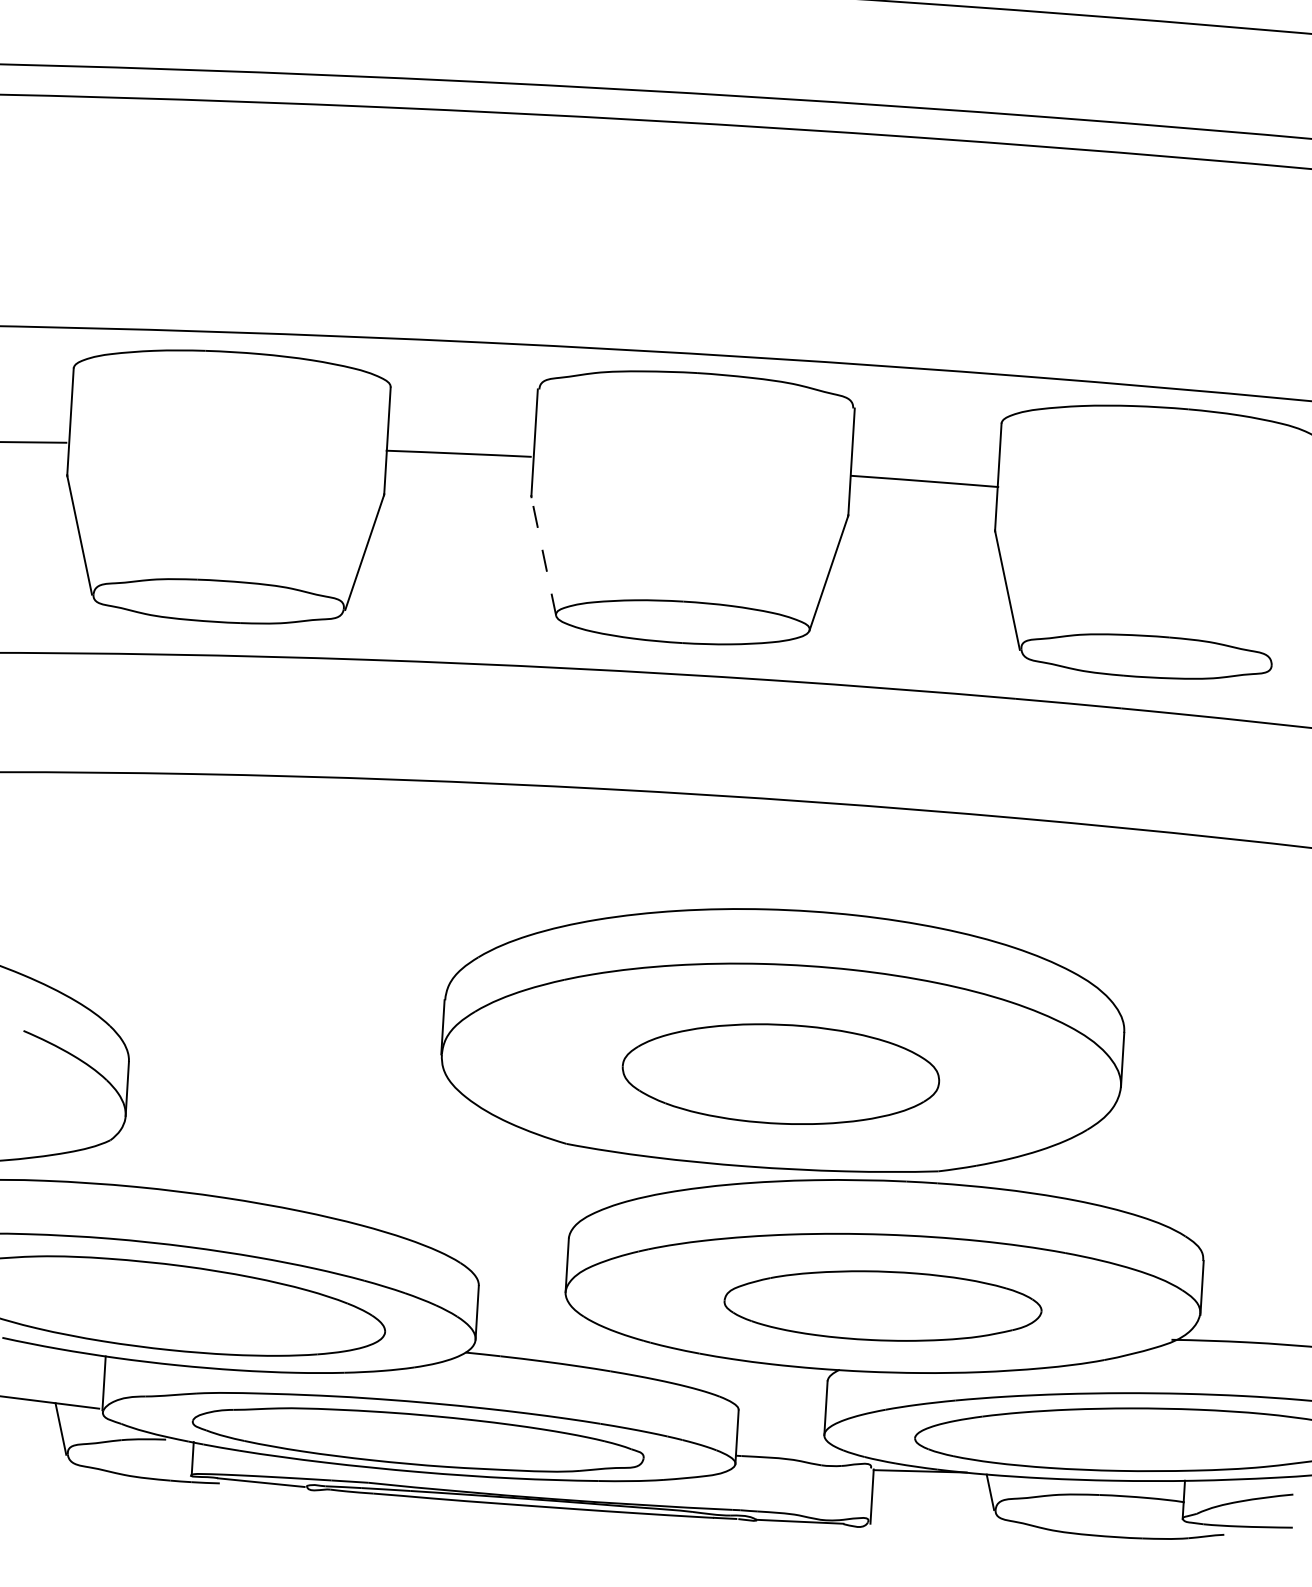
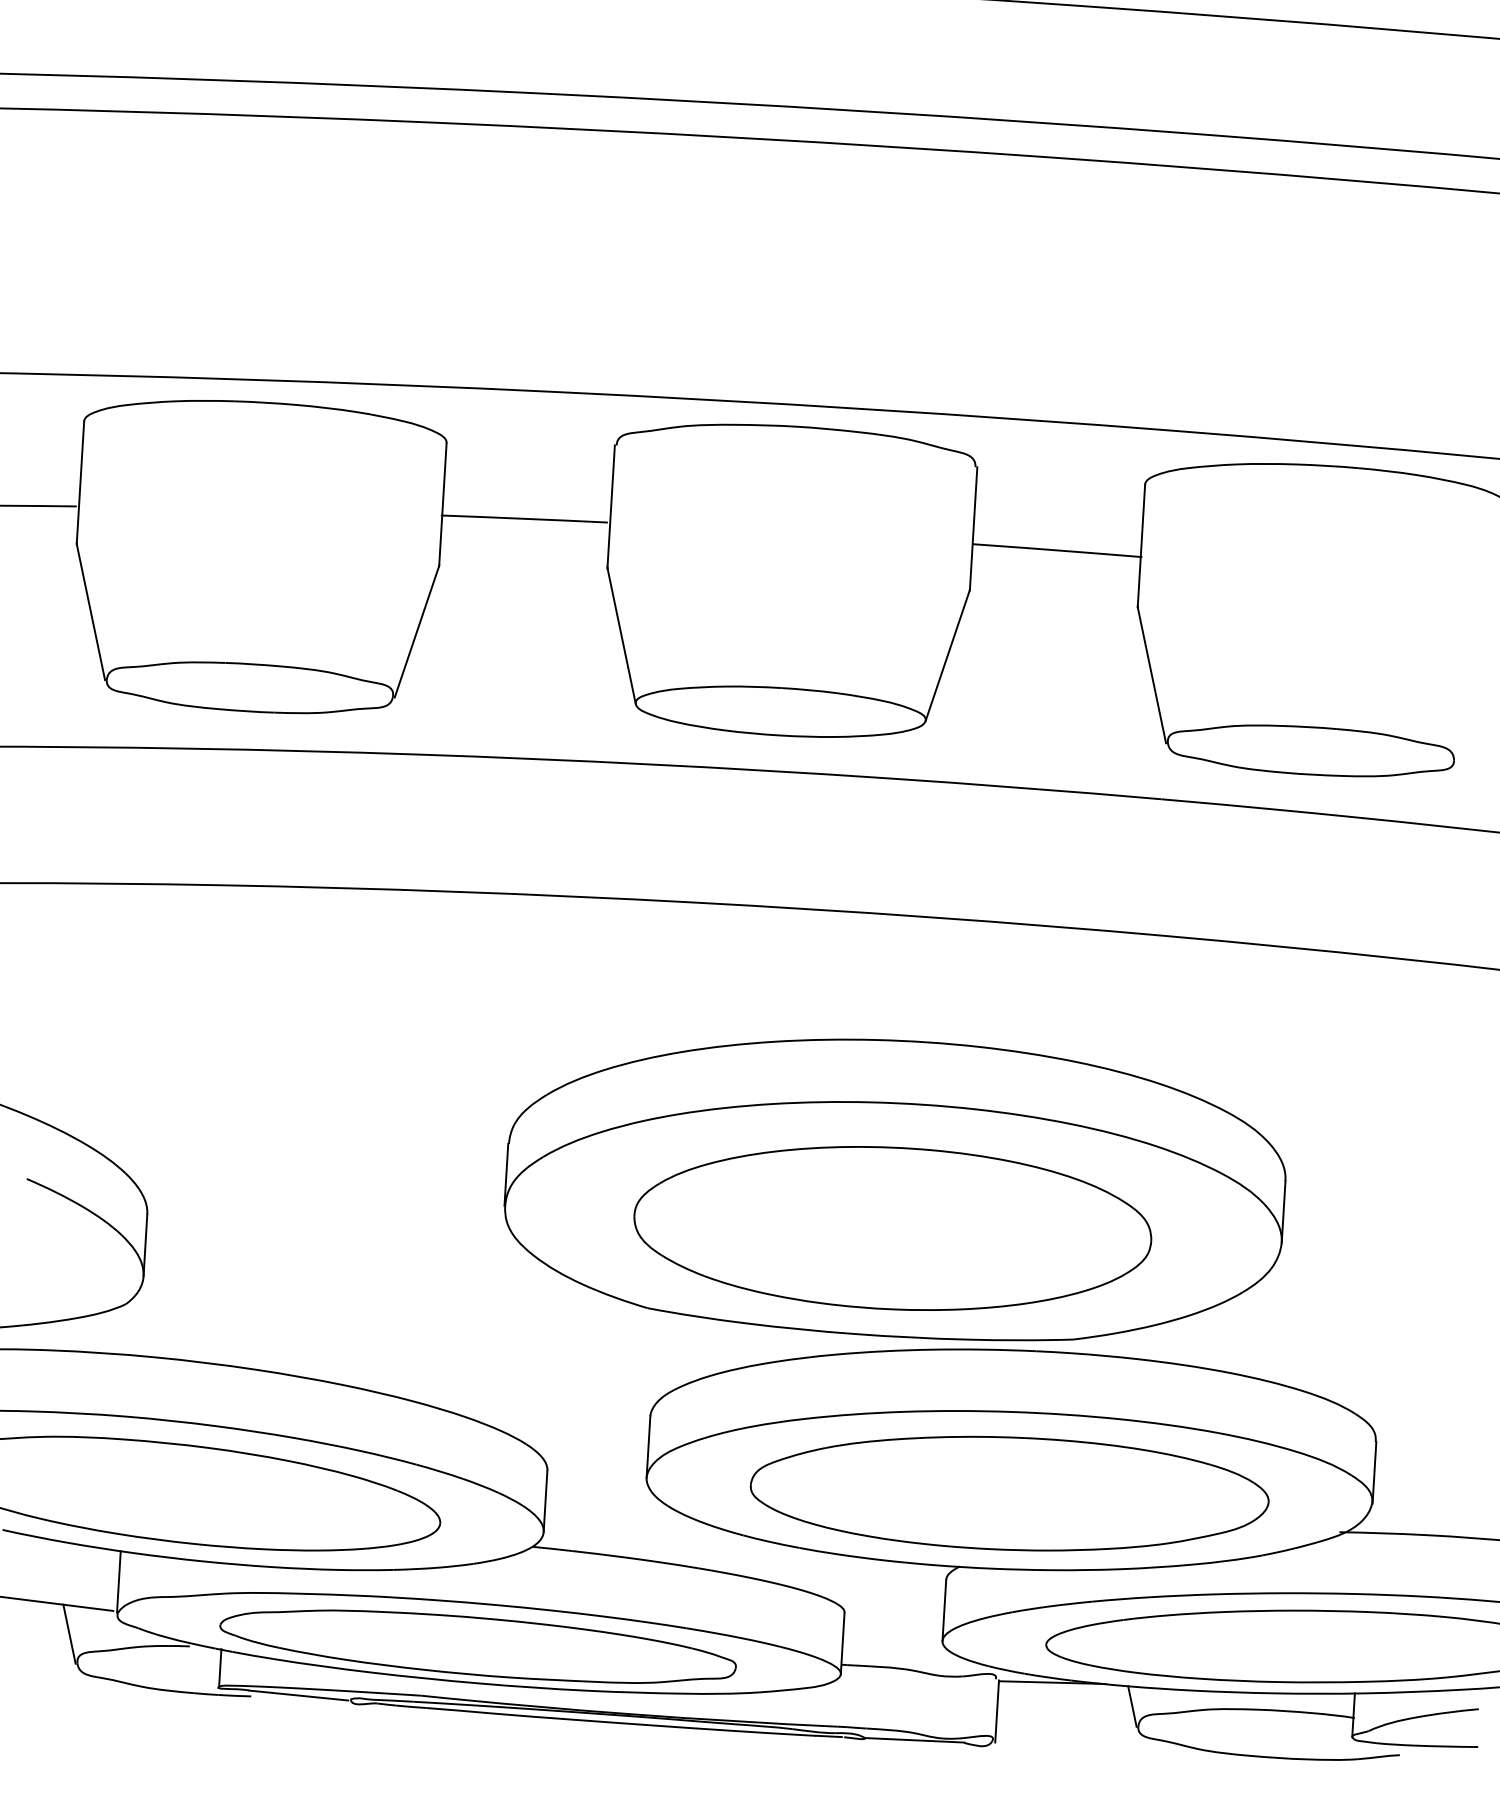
line: (543, 555) -> (621, 635), dashed -> solid
part: (780, 1074) -> (892, 1228), size x1.43
part: (882, 1305) -> (1009, 1493), size x1.43

